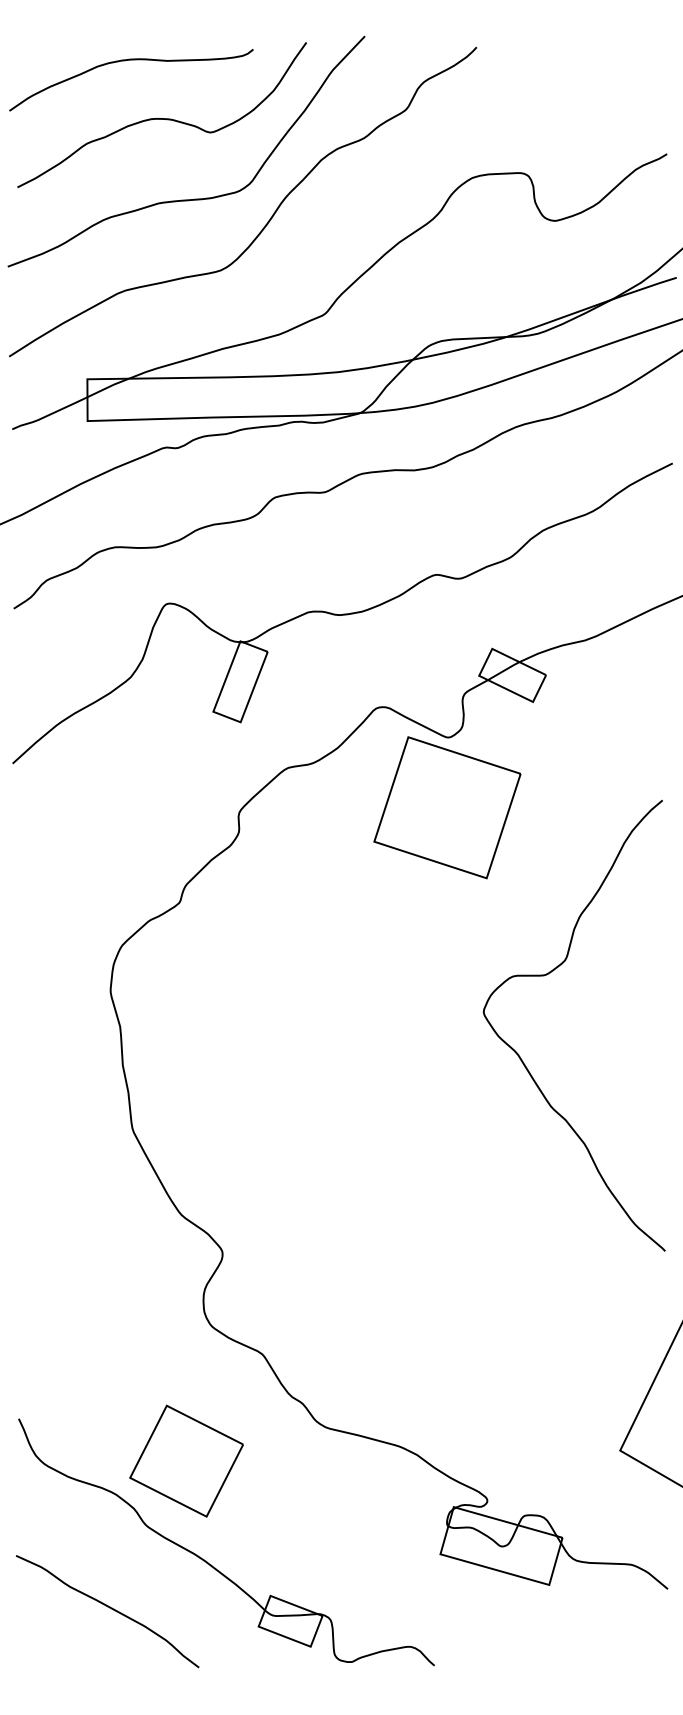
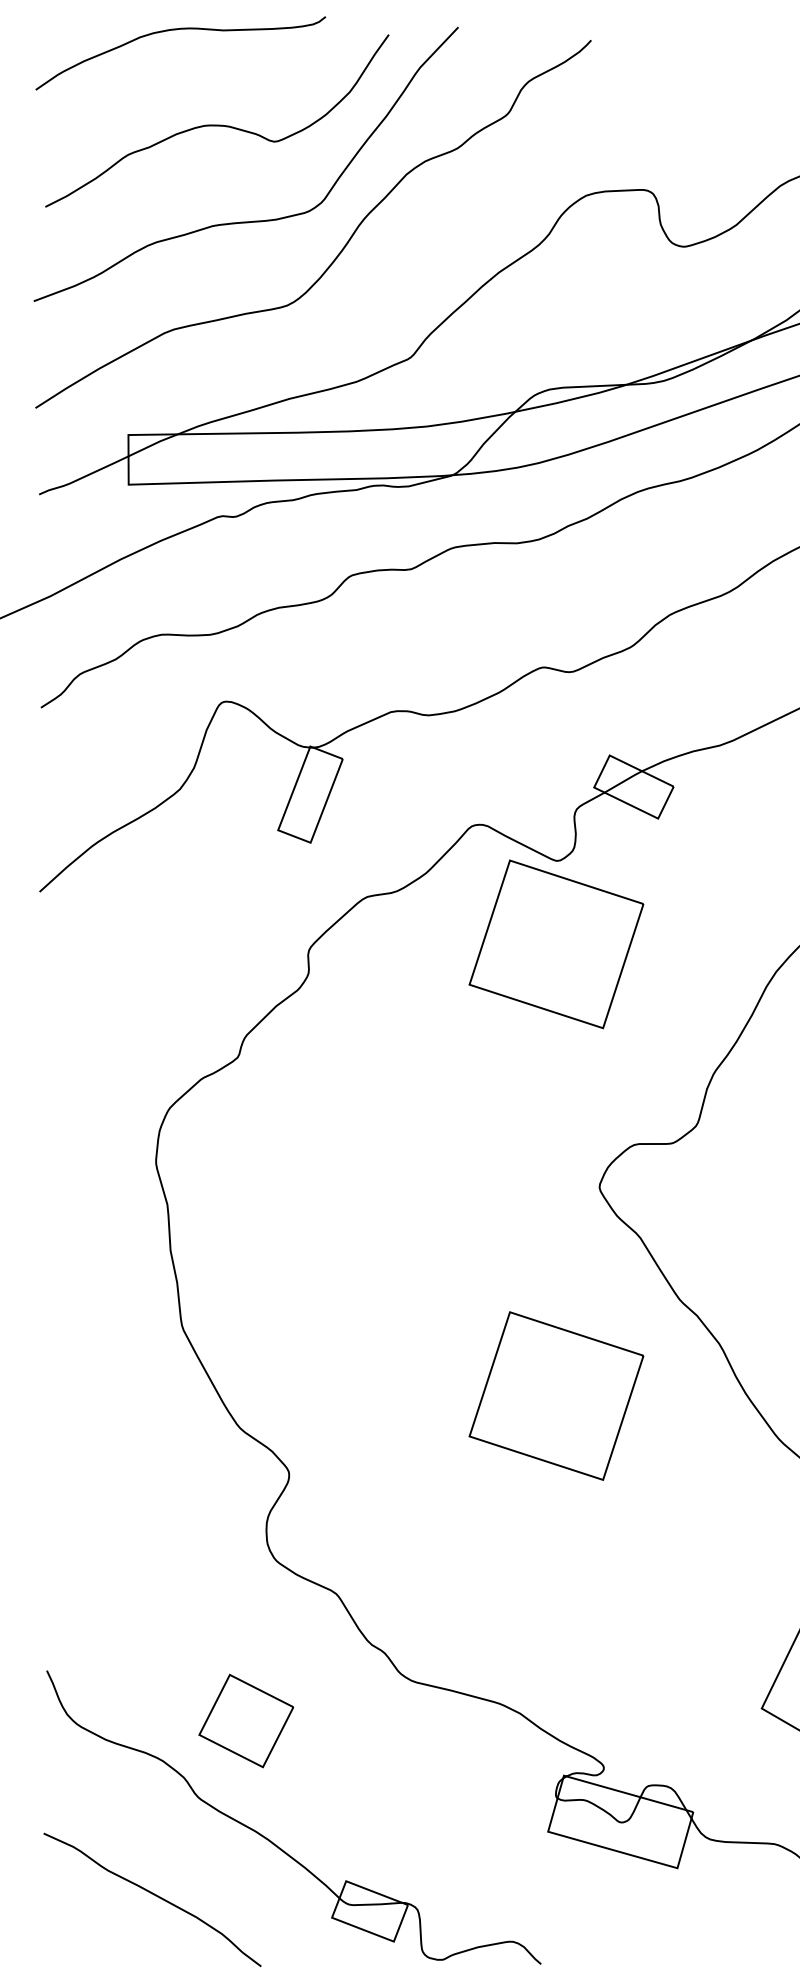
curve: (125, 61) -> (173, 31), moved
part: (447, 1187) -> (556, 1395), added
part: (186, 1460) -> (246, 1720), size x0.7

